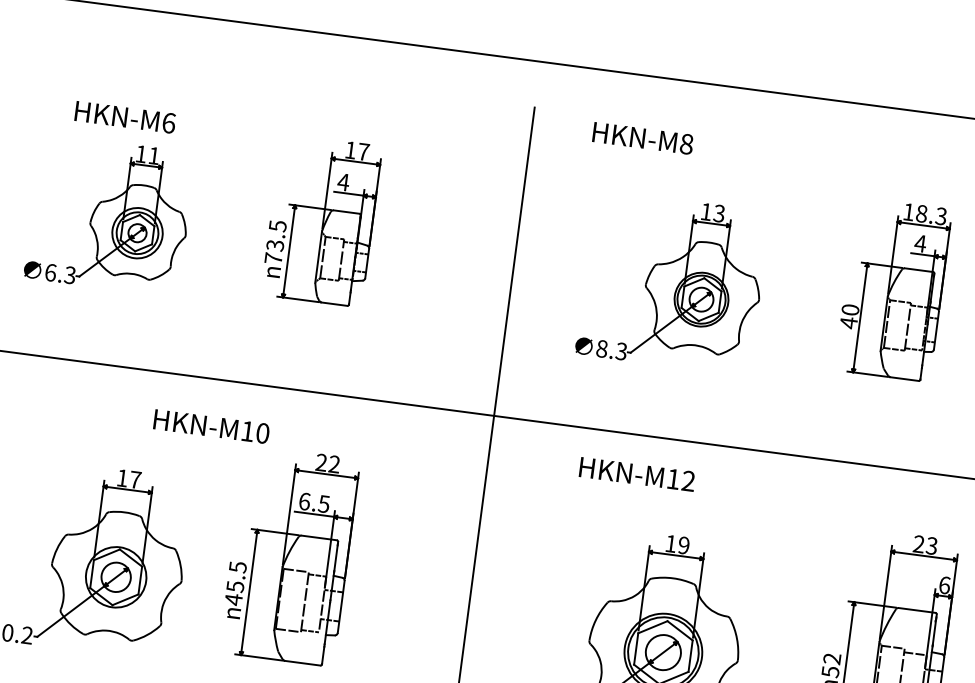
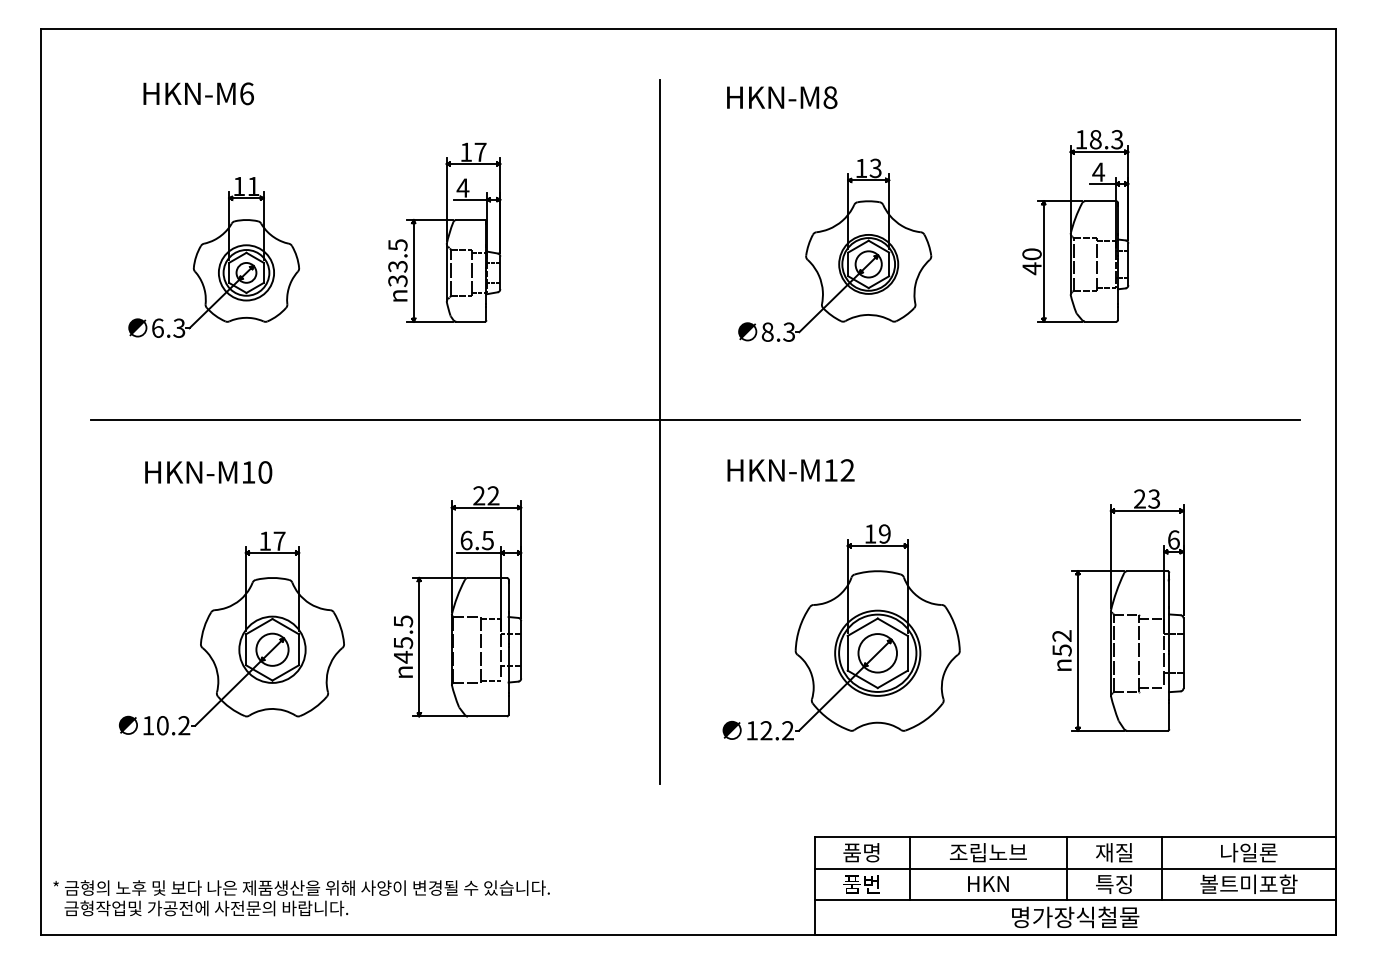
text: (125, 117) -> (198, 93), moved
text: (273, 258) -> (397, 281), 73.5 -> 33.5
text: (211, 426) -> (208, 472), moved
text: (636, 474) -> (790, 470), moved

